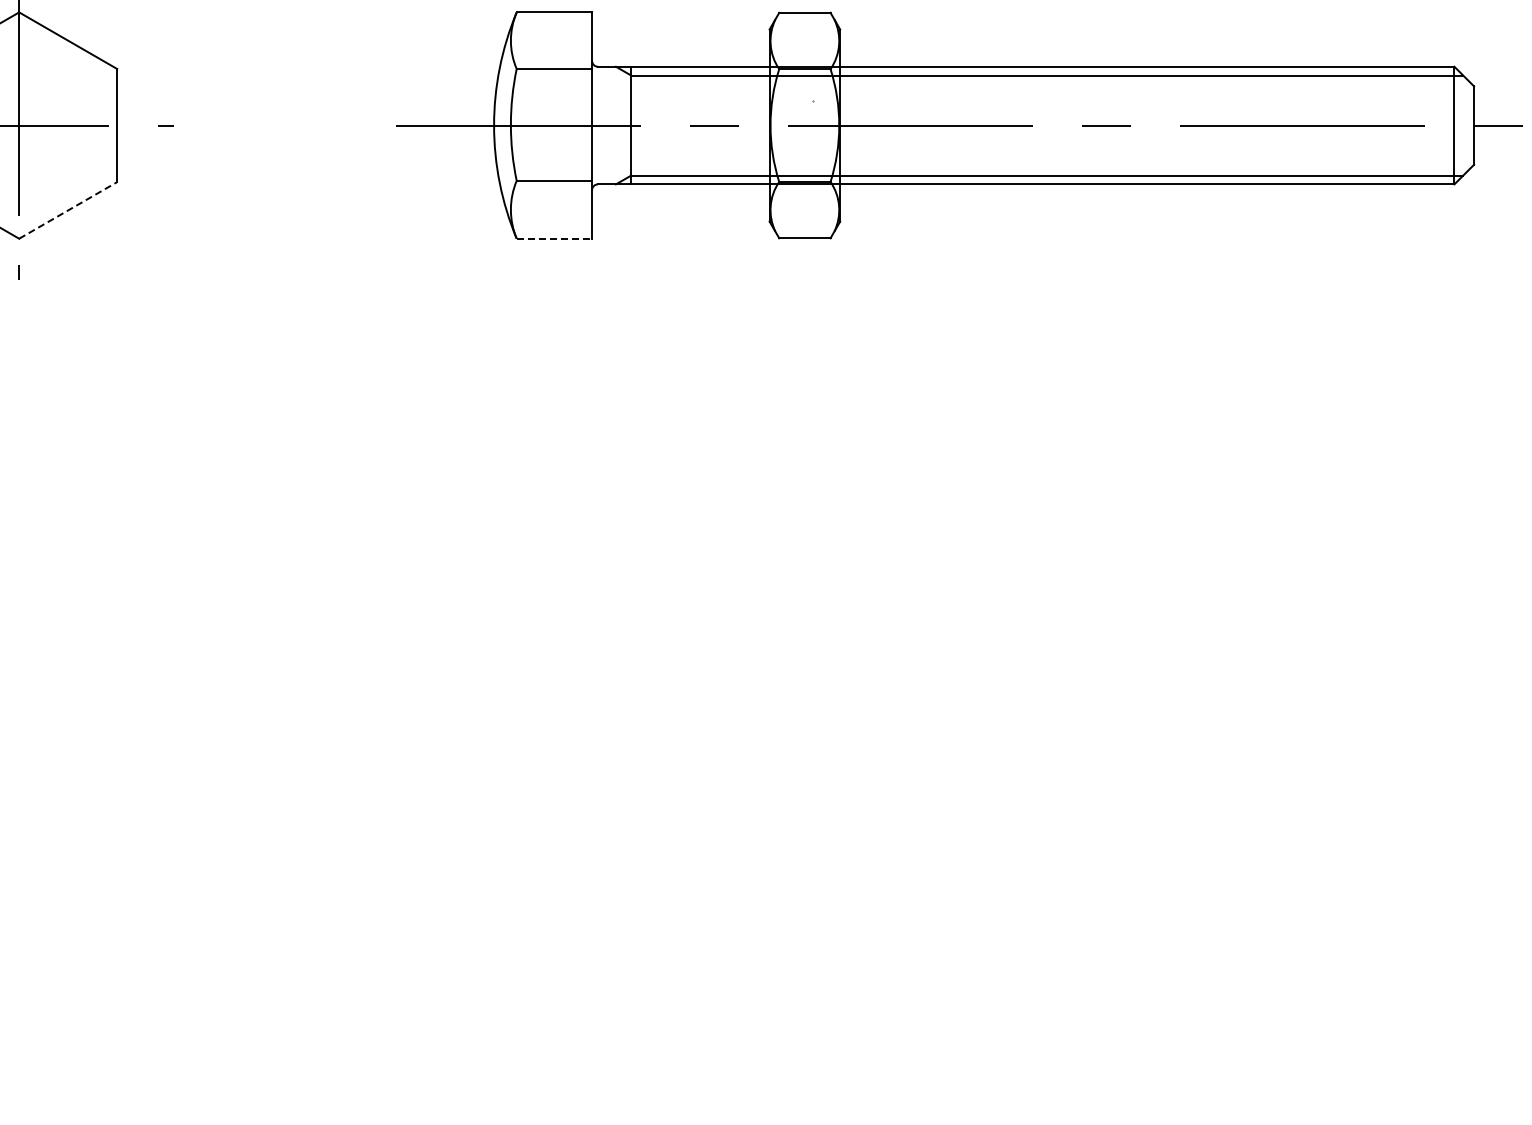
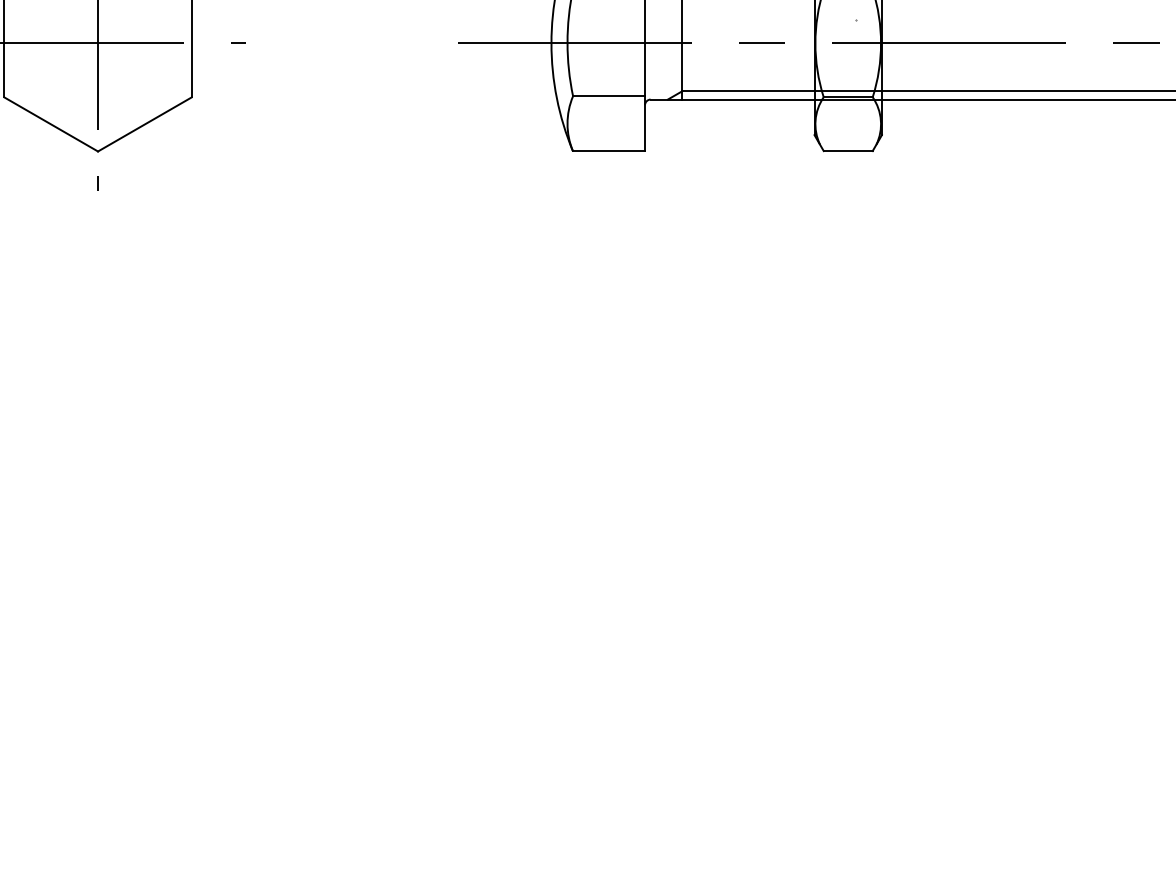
line: (68, 210) -> (145, 124), dashed -> solid
line: (554, 238) -> (609, 151), dashed -> solid

